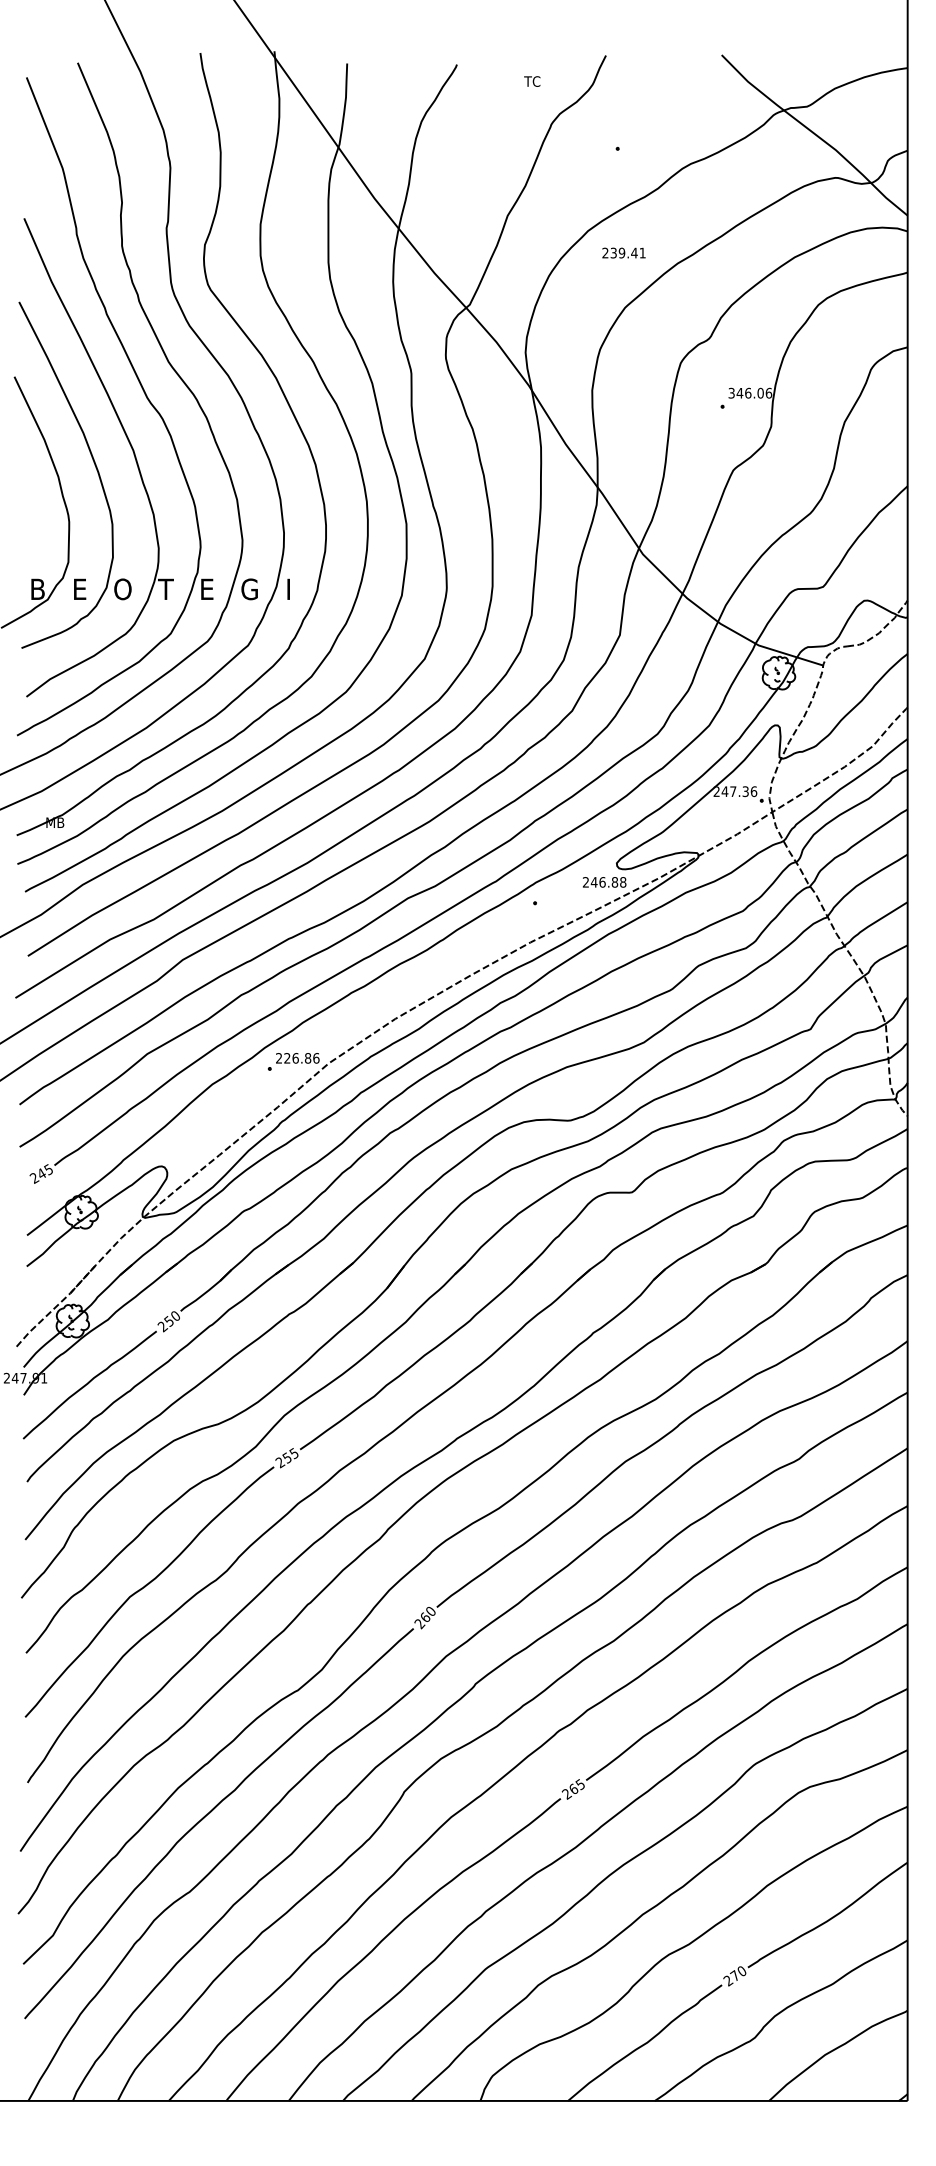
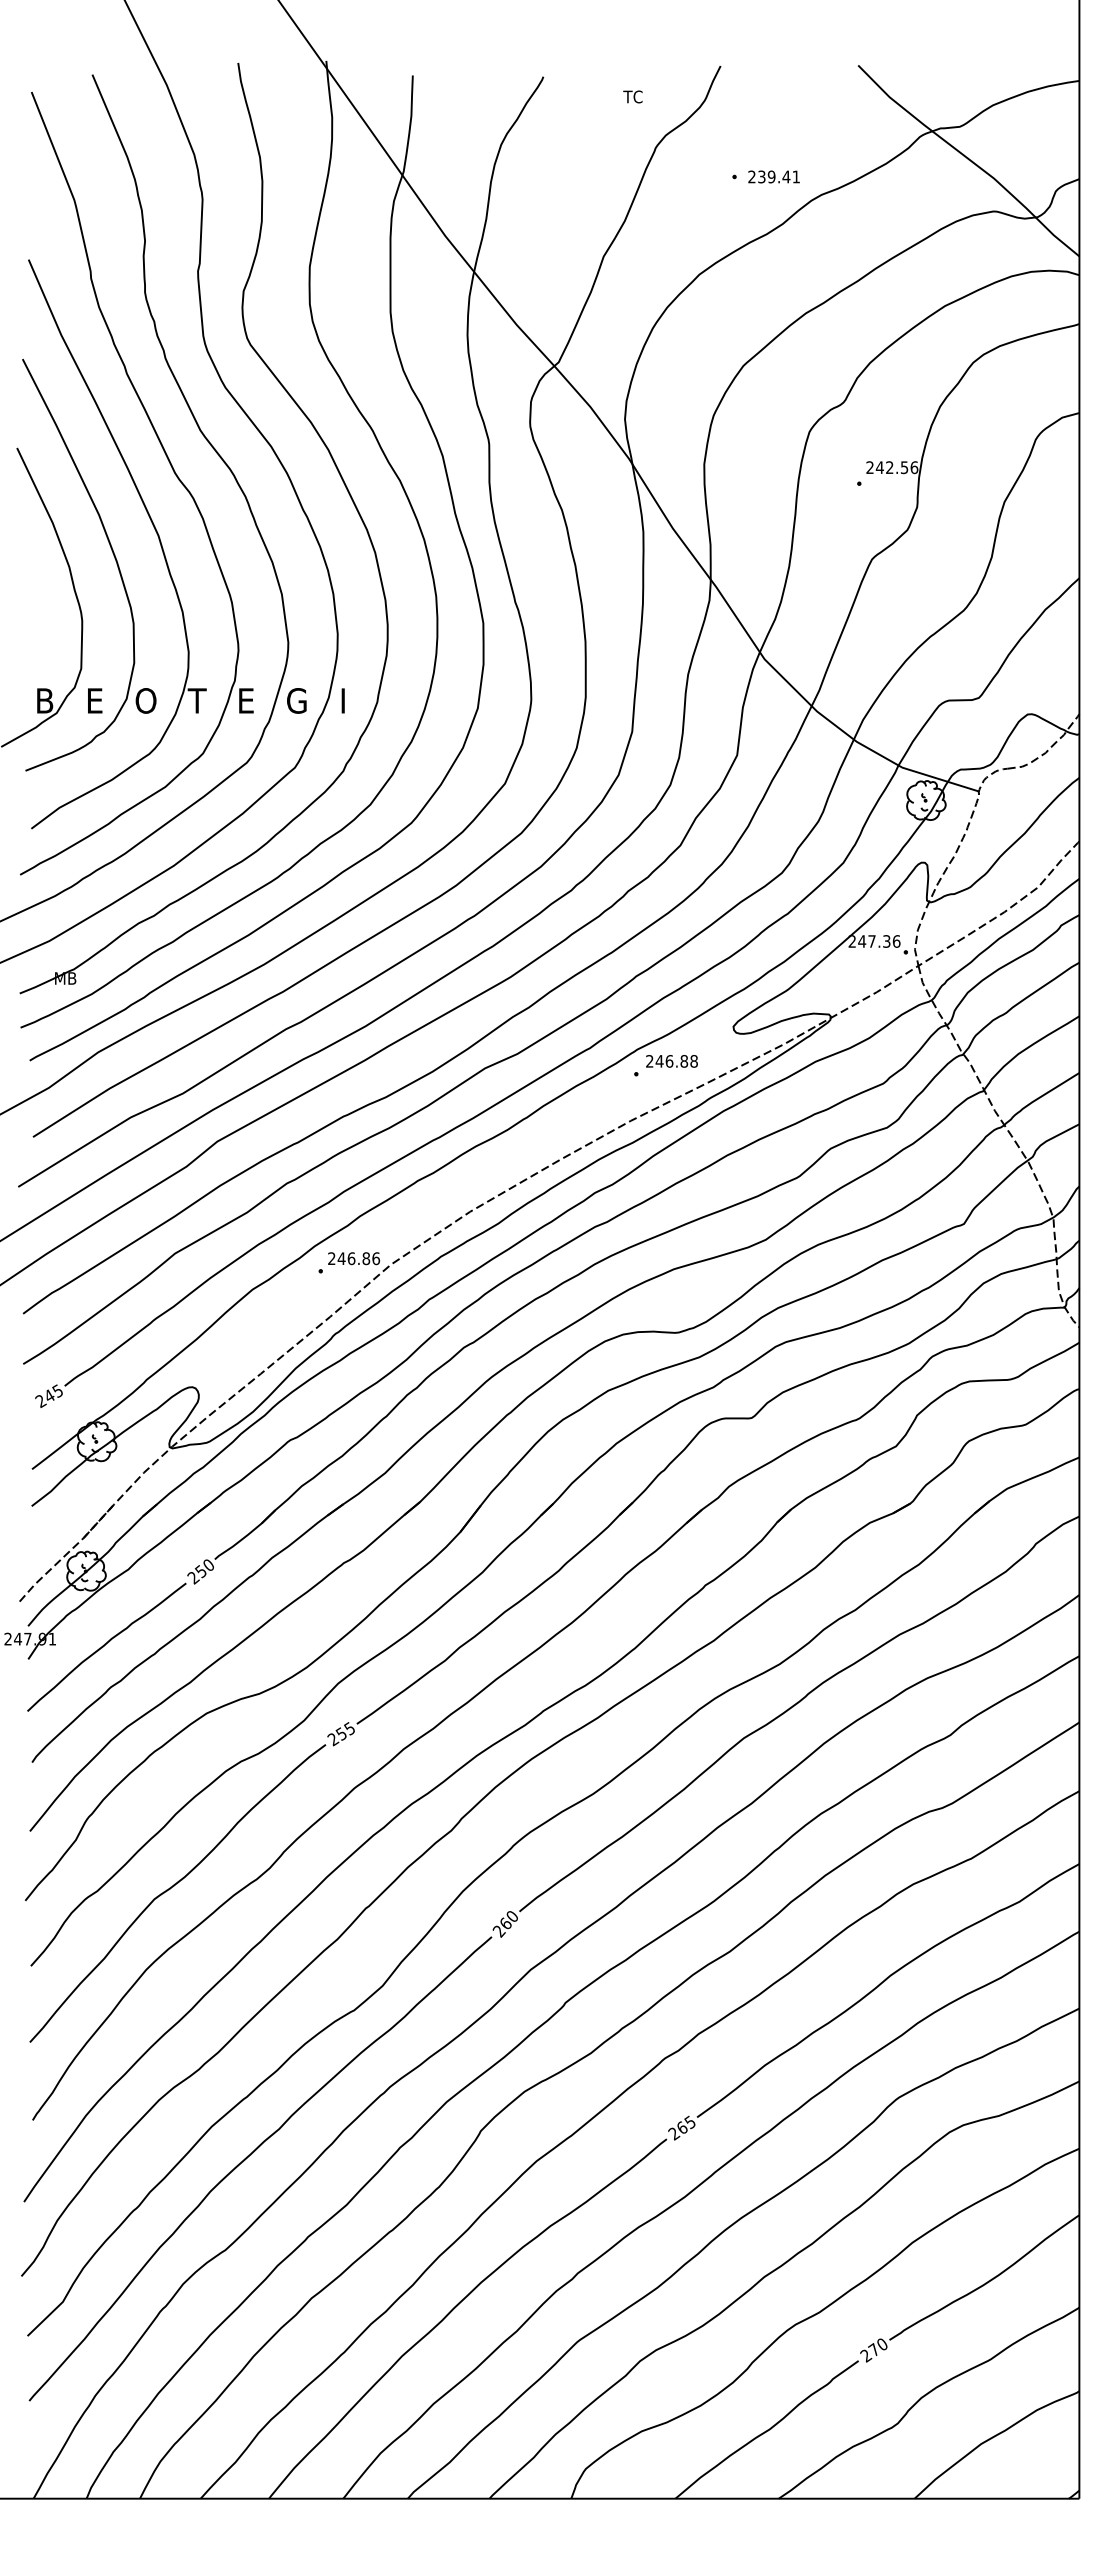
text: (623, 252) -> (773, 176), moved
text: (746, 393) -> (887, 467), 346.06 -> 242.56
text: (604, 882) -> (671, 1061), moved
text: (287, 1058) -> (341, 1258), 226.86 -> 246.86

